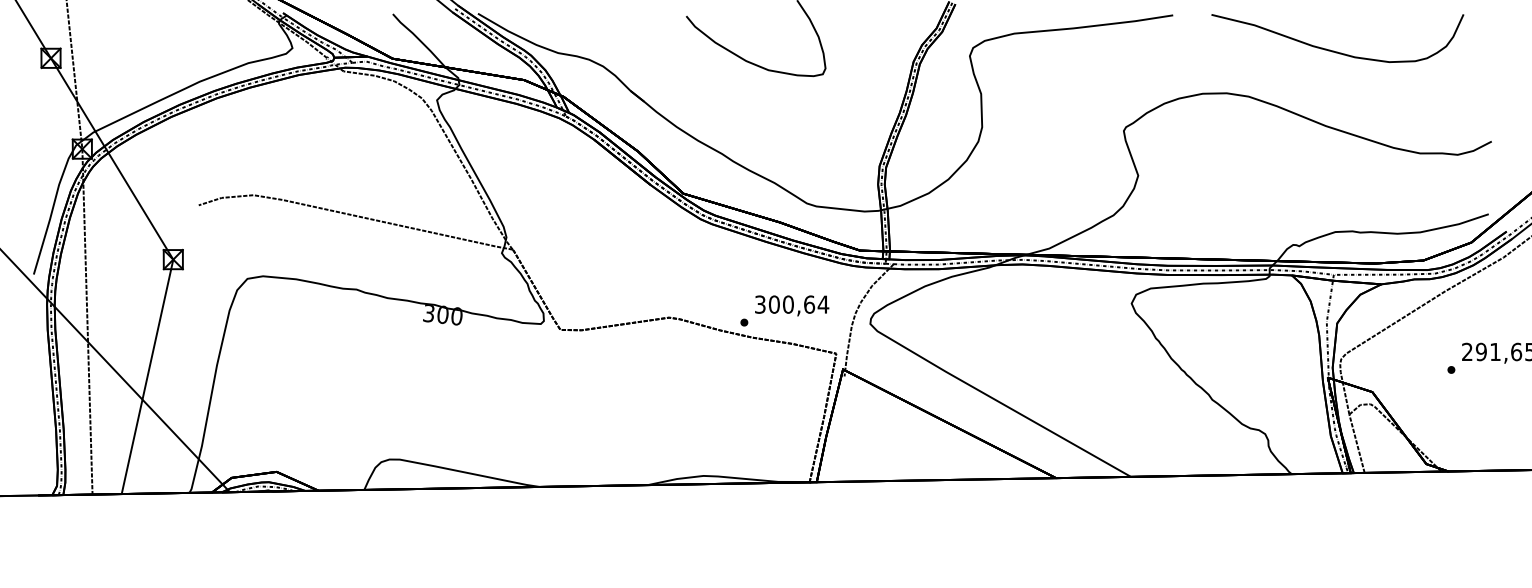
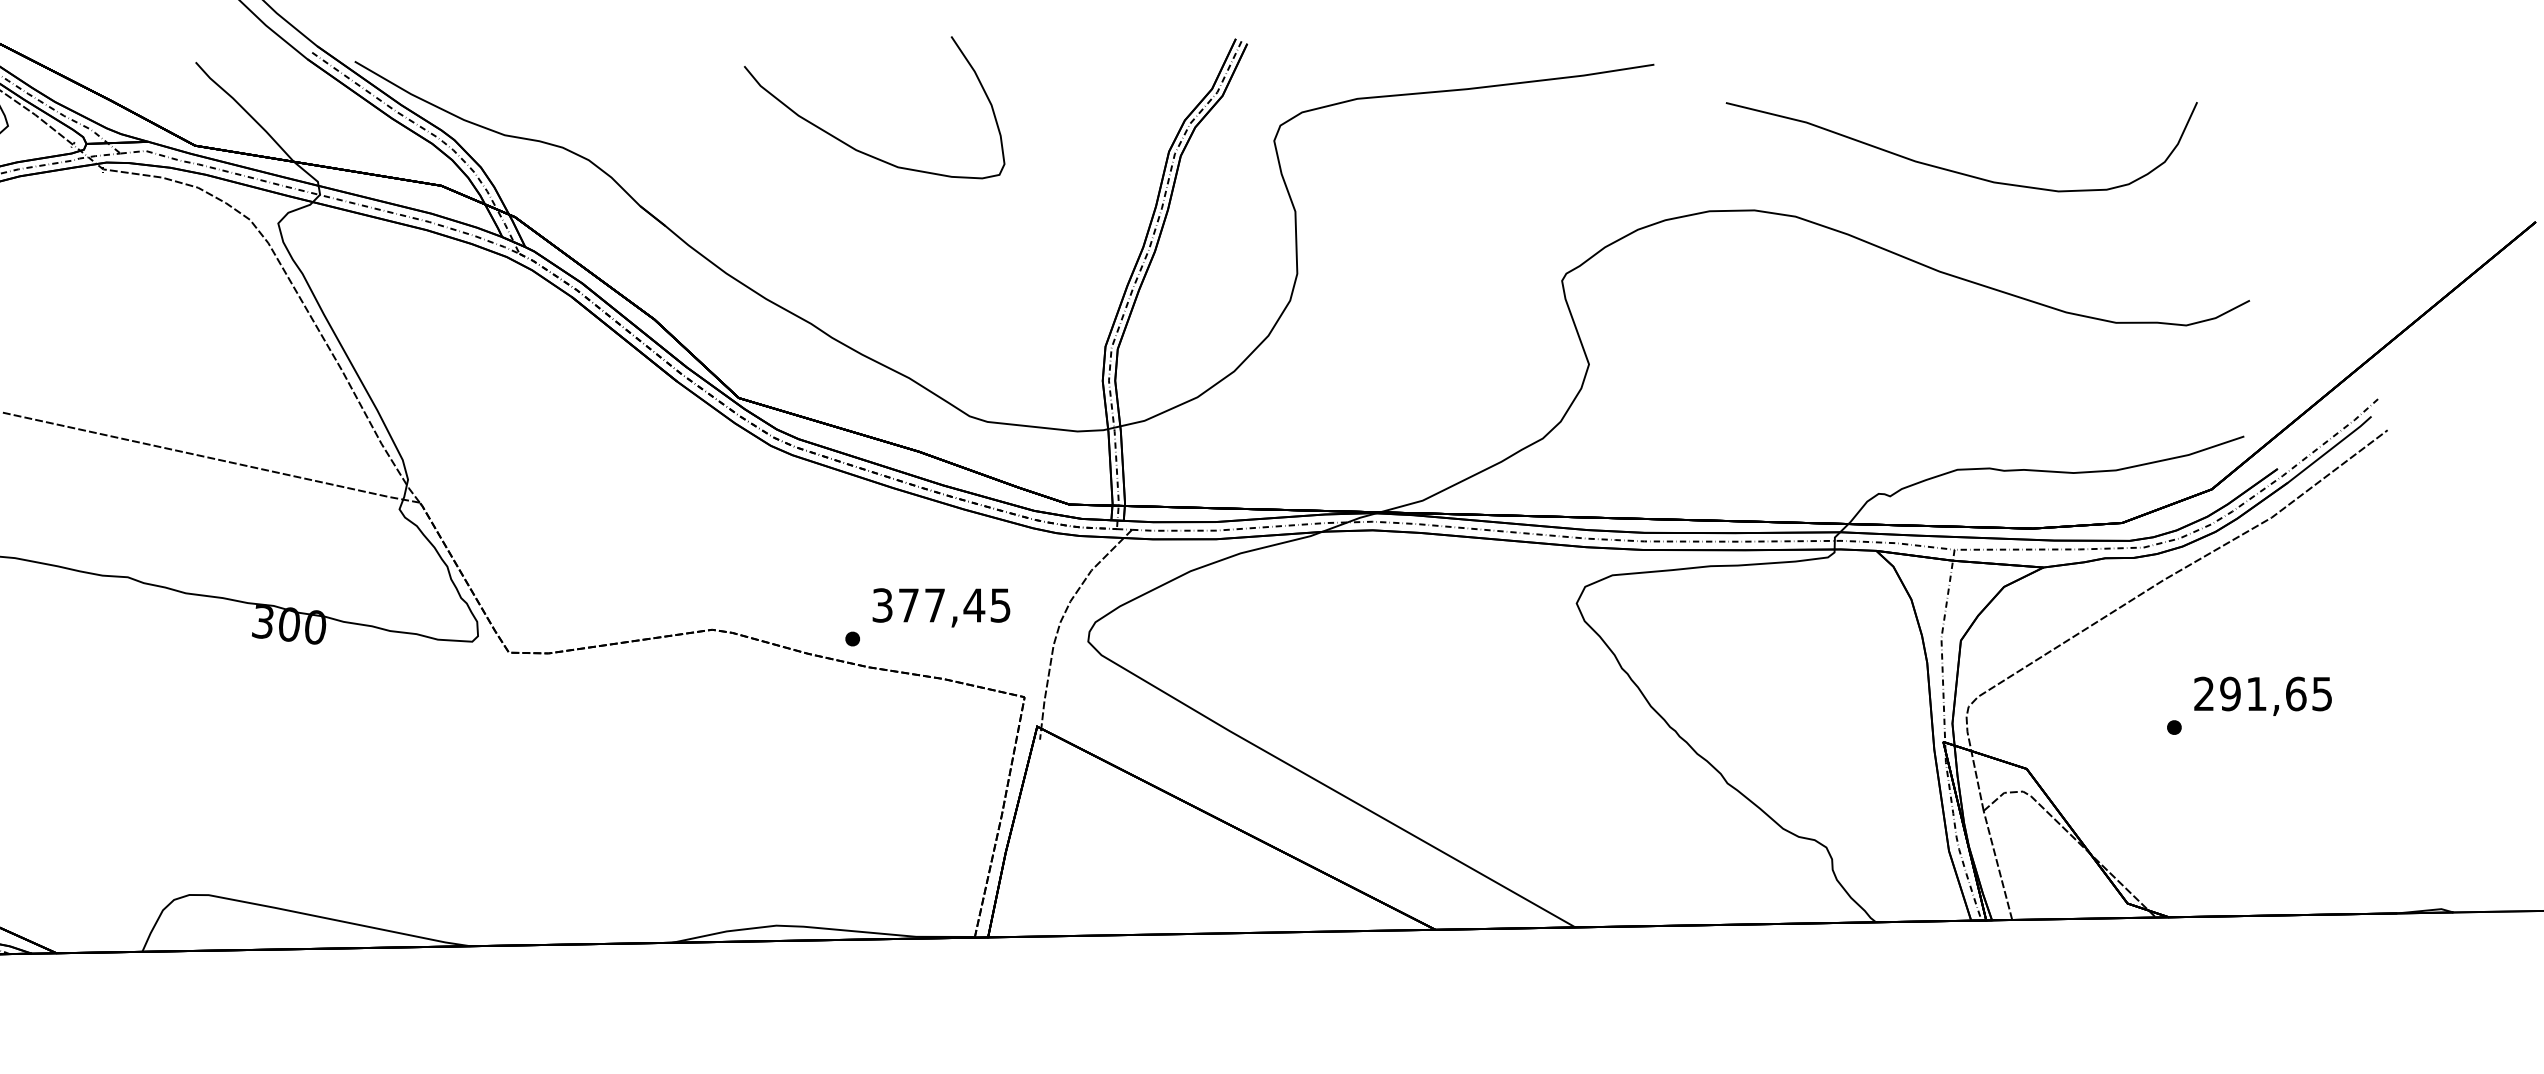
curve: (1333, 50) -> (1953, 169), moved
text: (798, 304) -> (953, 605), 300,64 -> 377,45

